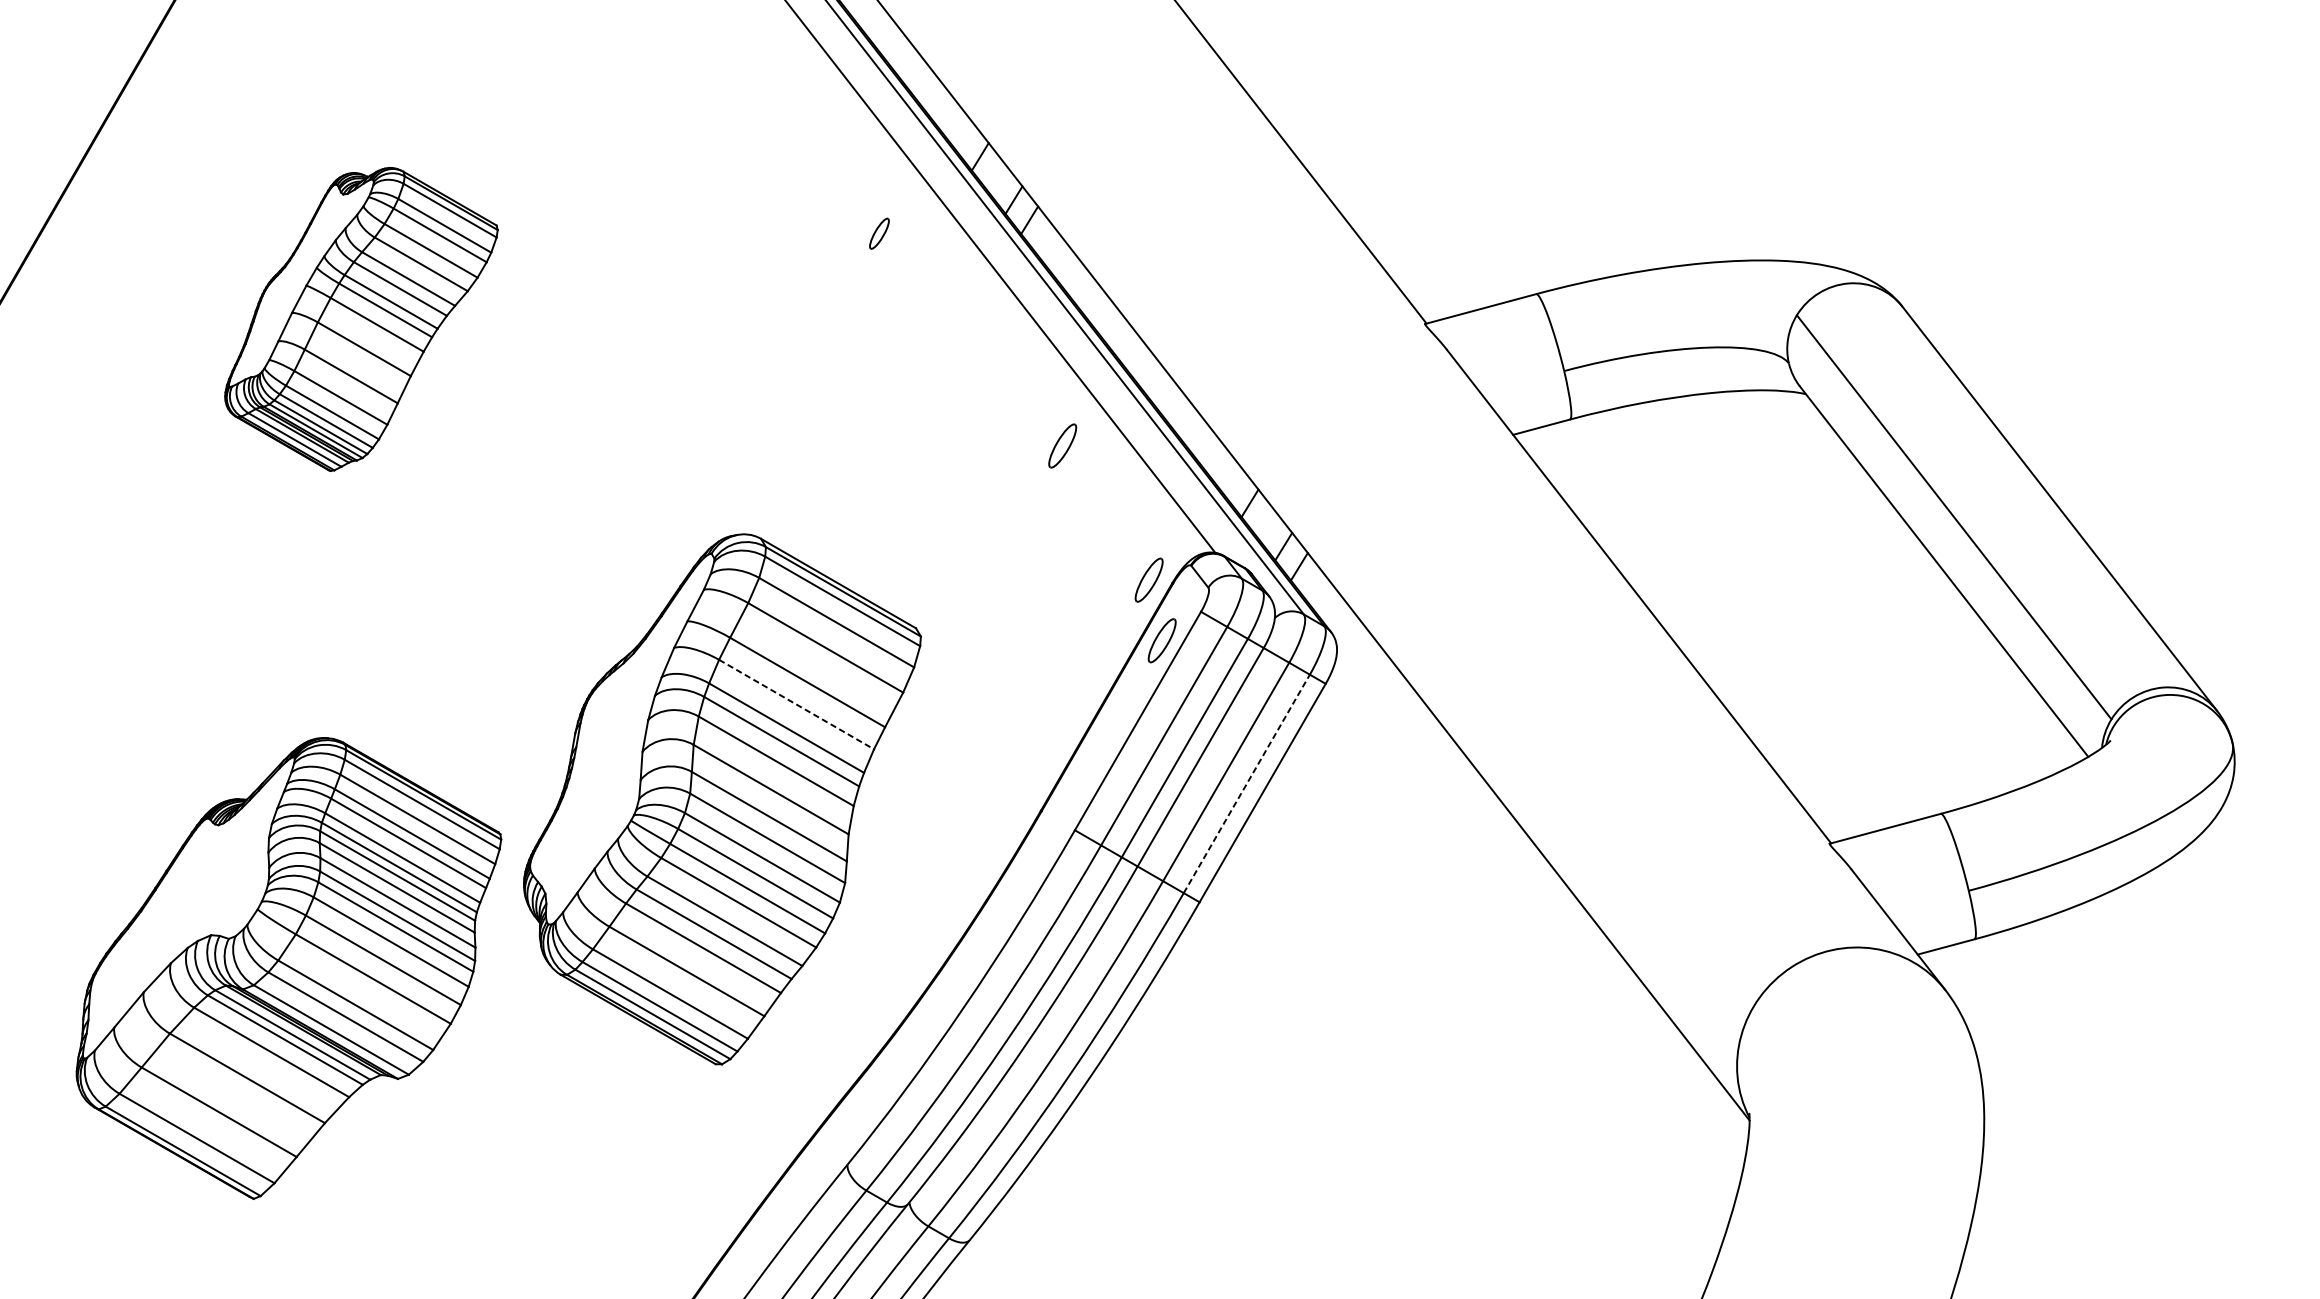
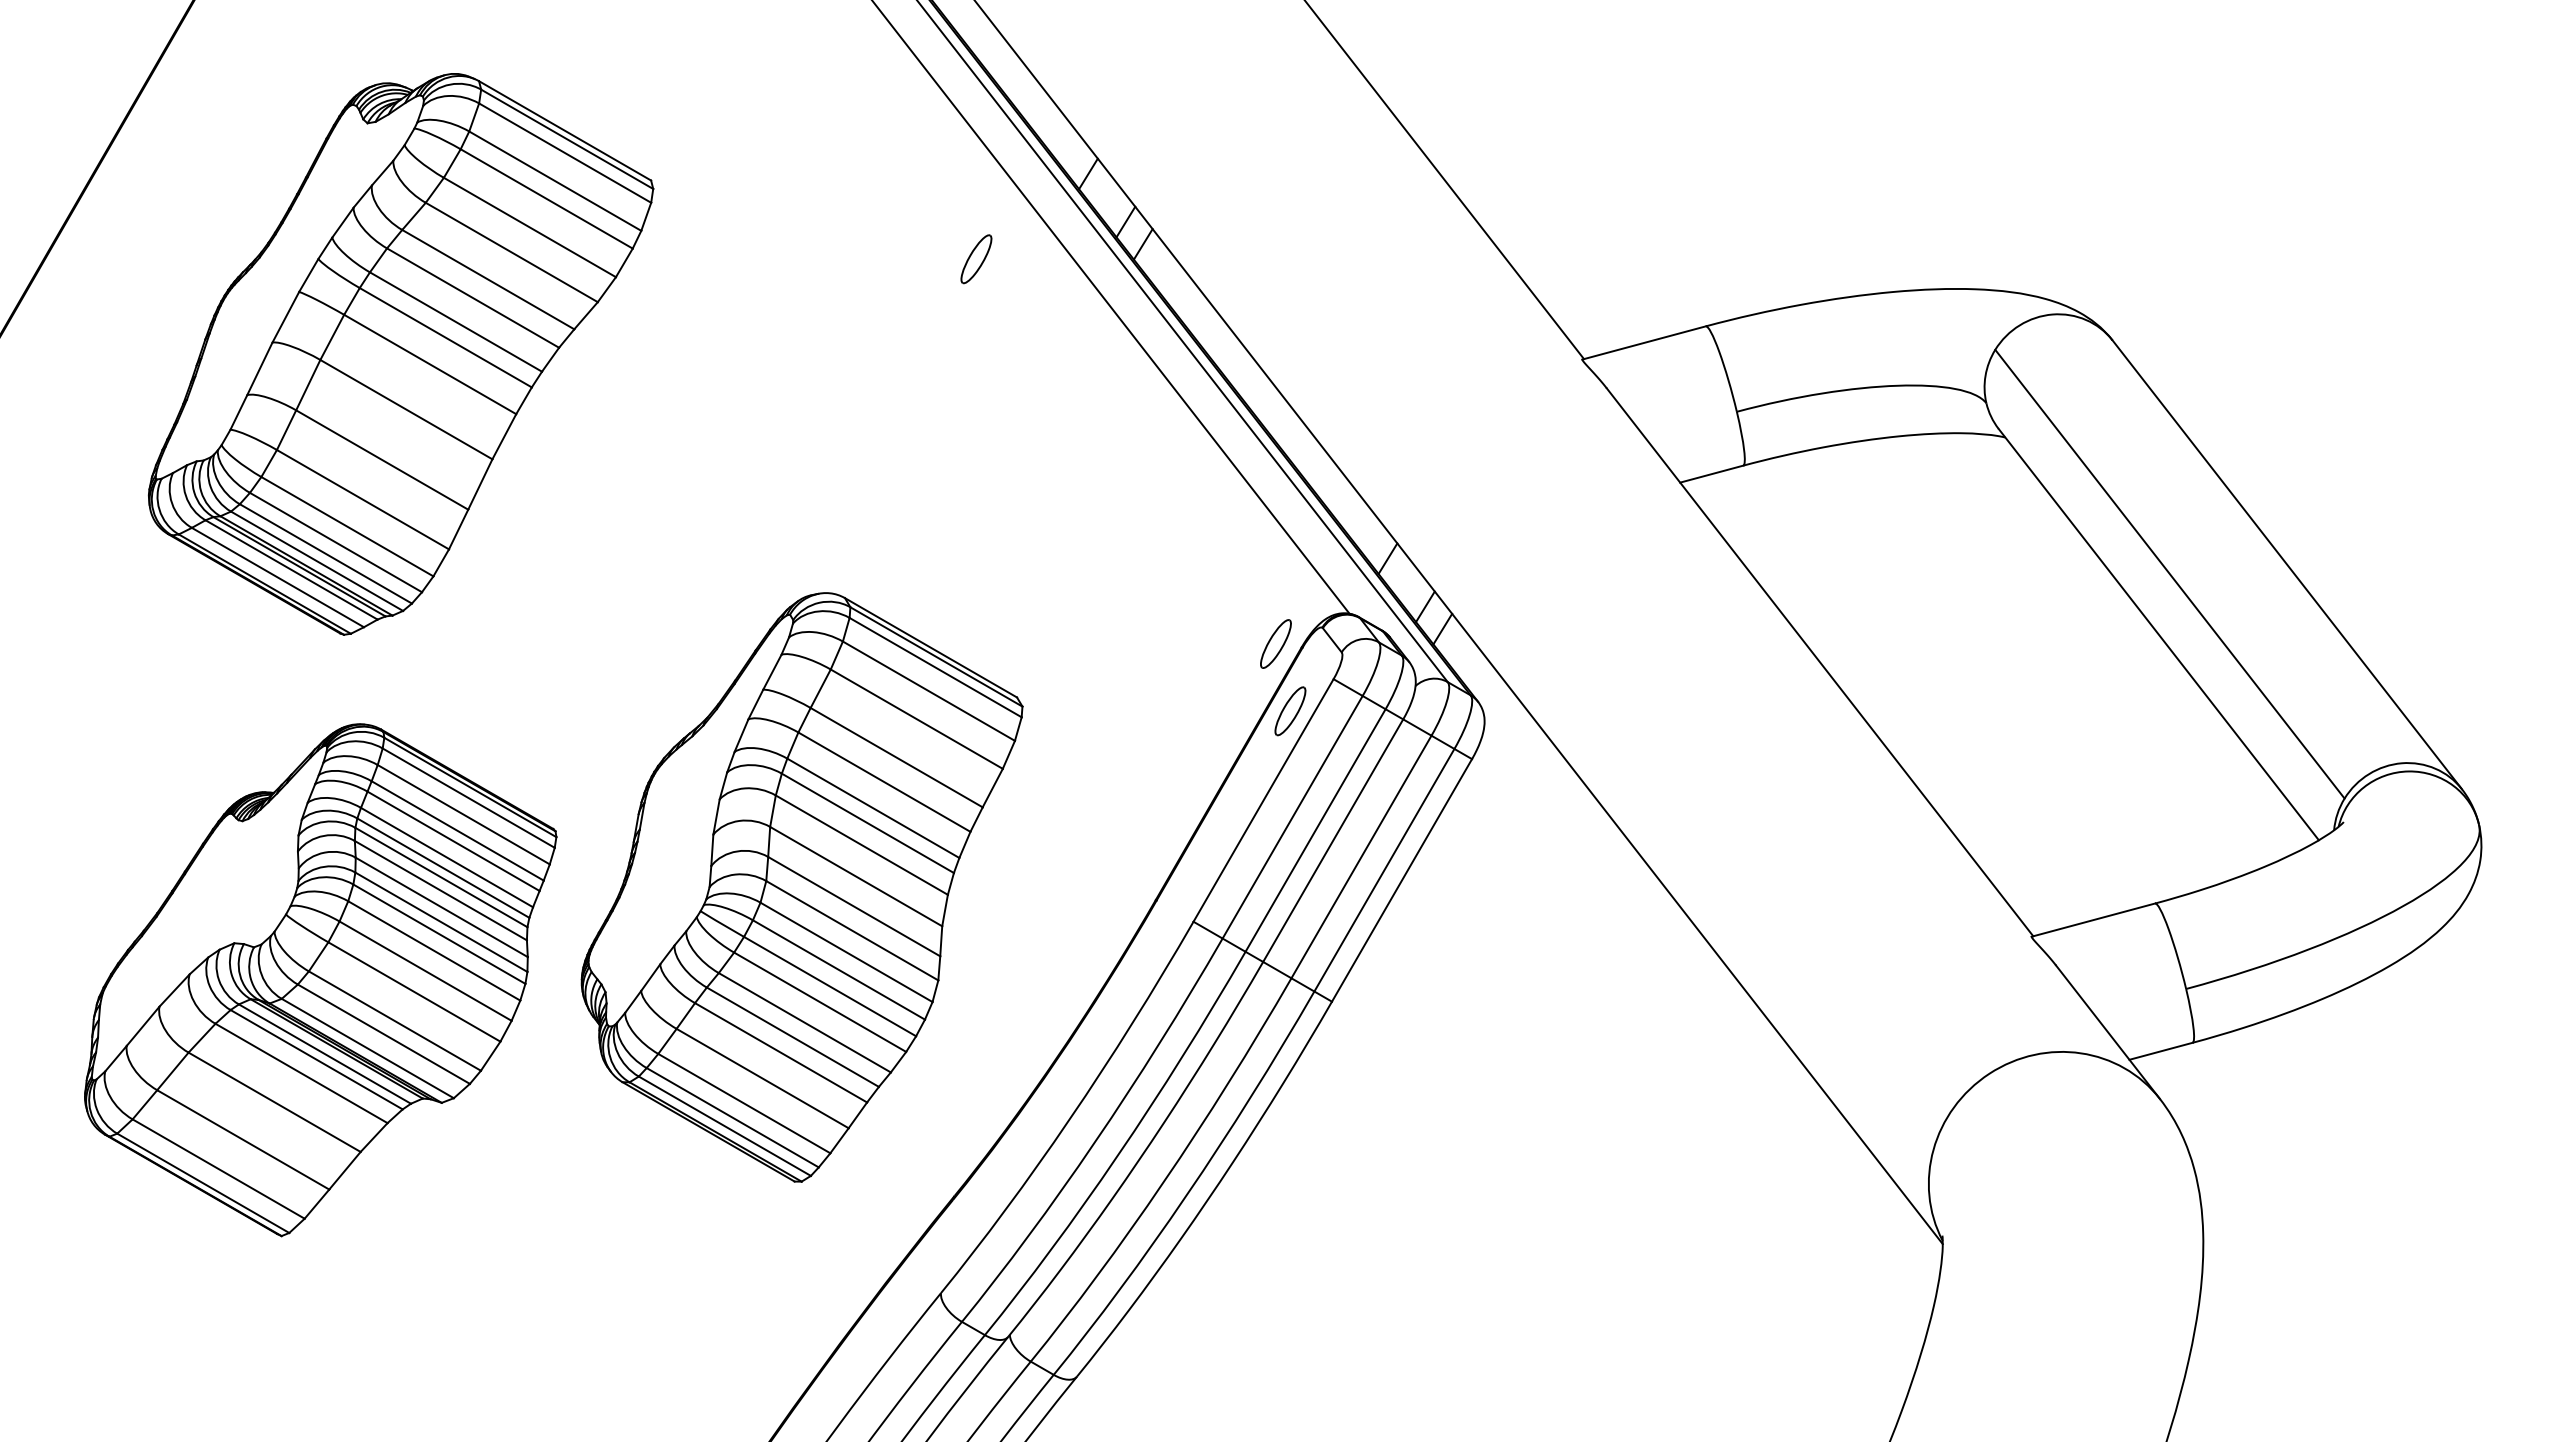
part: (879, 233) -> (976, 259), size x1.43
part: (361, 319) -> (401, 354), size x1.67
part: (1062, 445) -> (1179, 494), removed
line: (796, 704) -> (884, 782), dashed -> solid
line: (1246, 783) -> (1384, 869), dashed -> solid
part: (288, 968) -> (320, 980), moved

